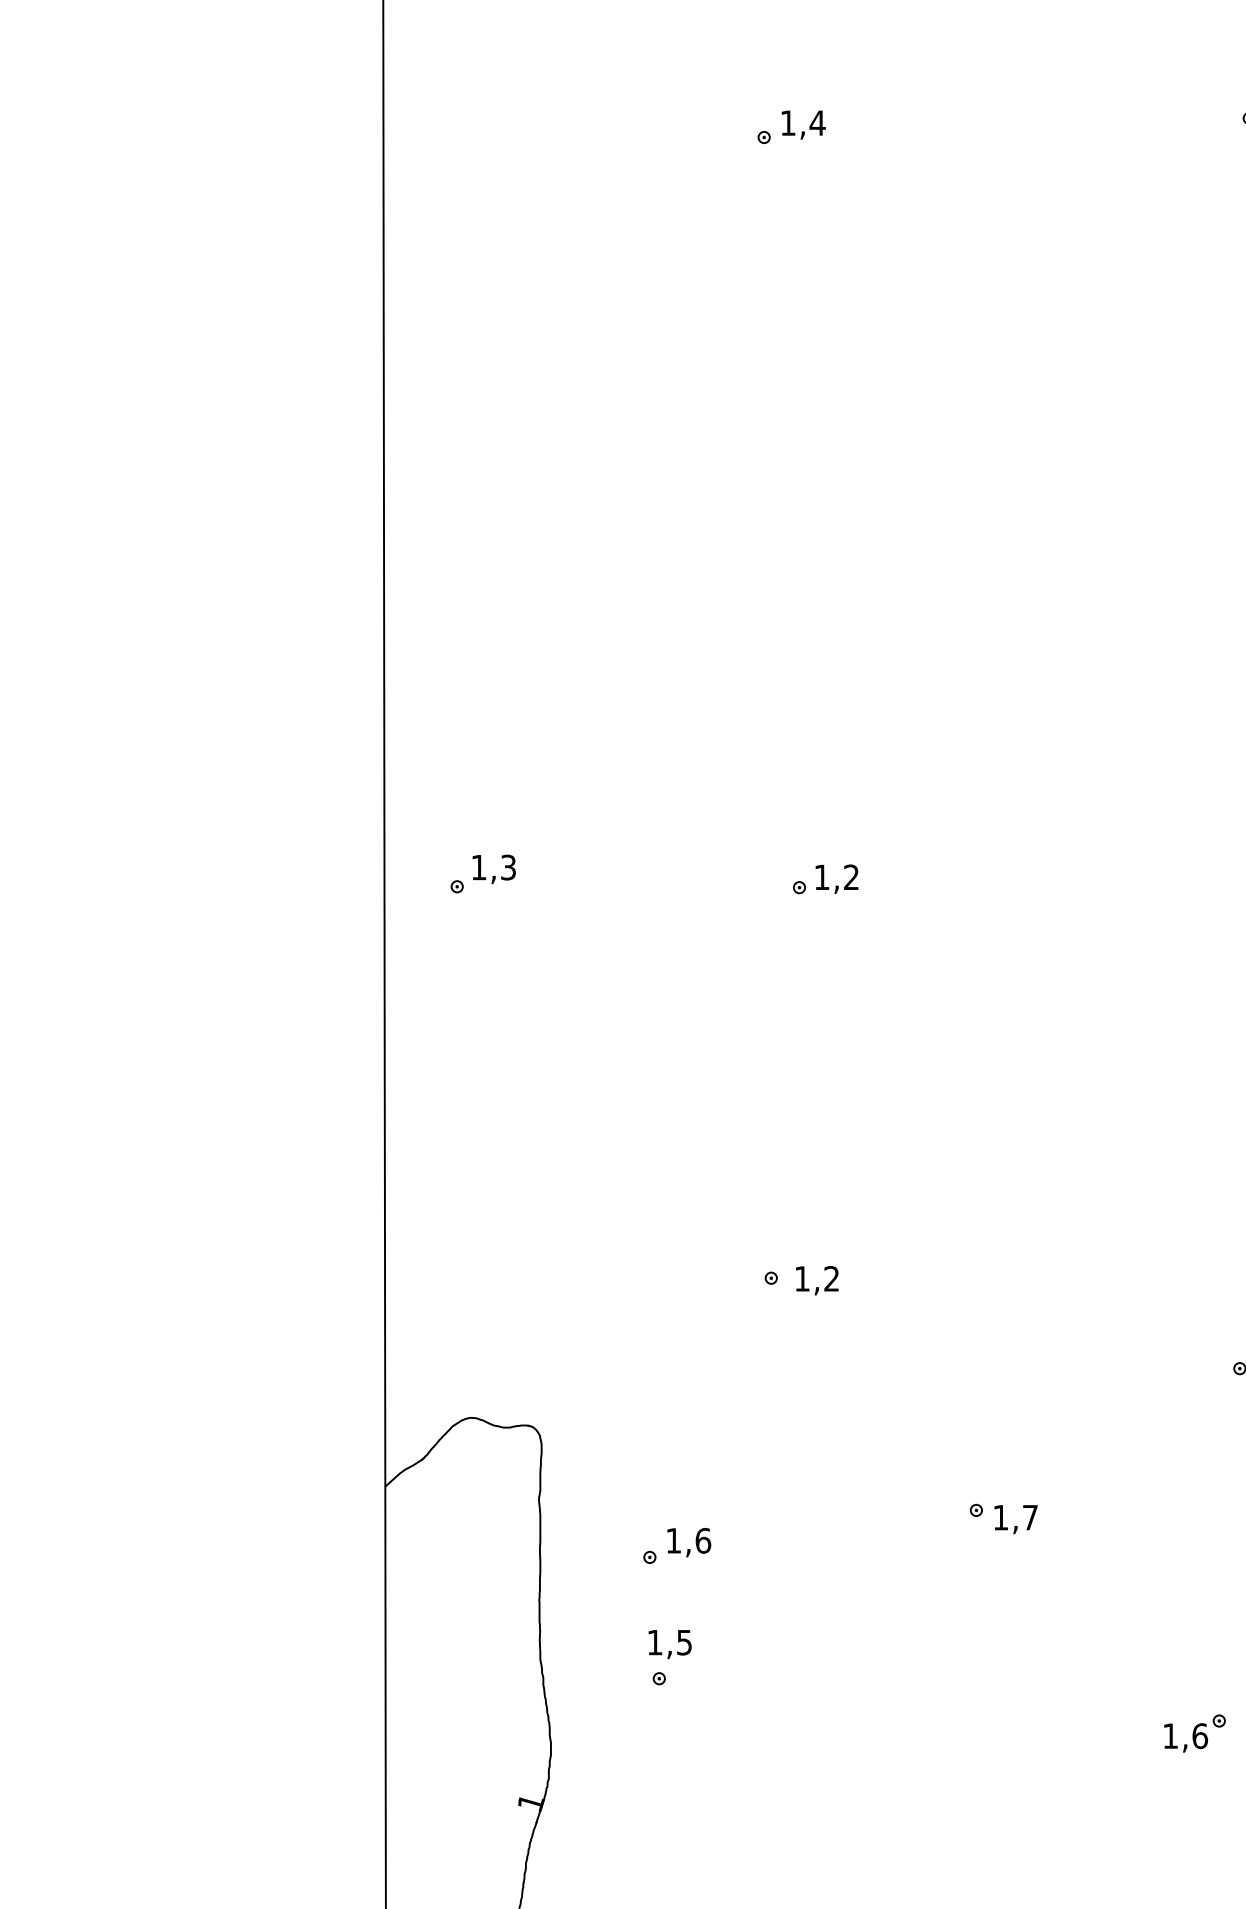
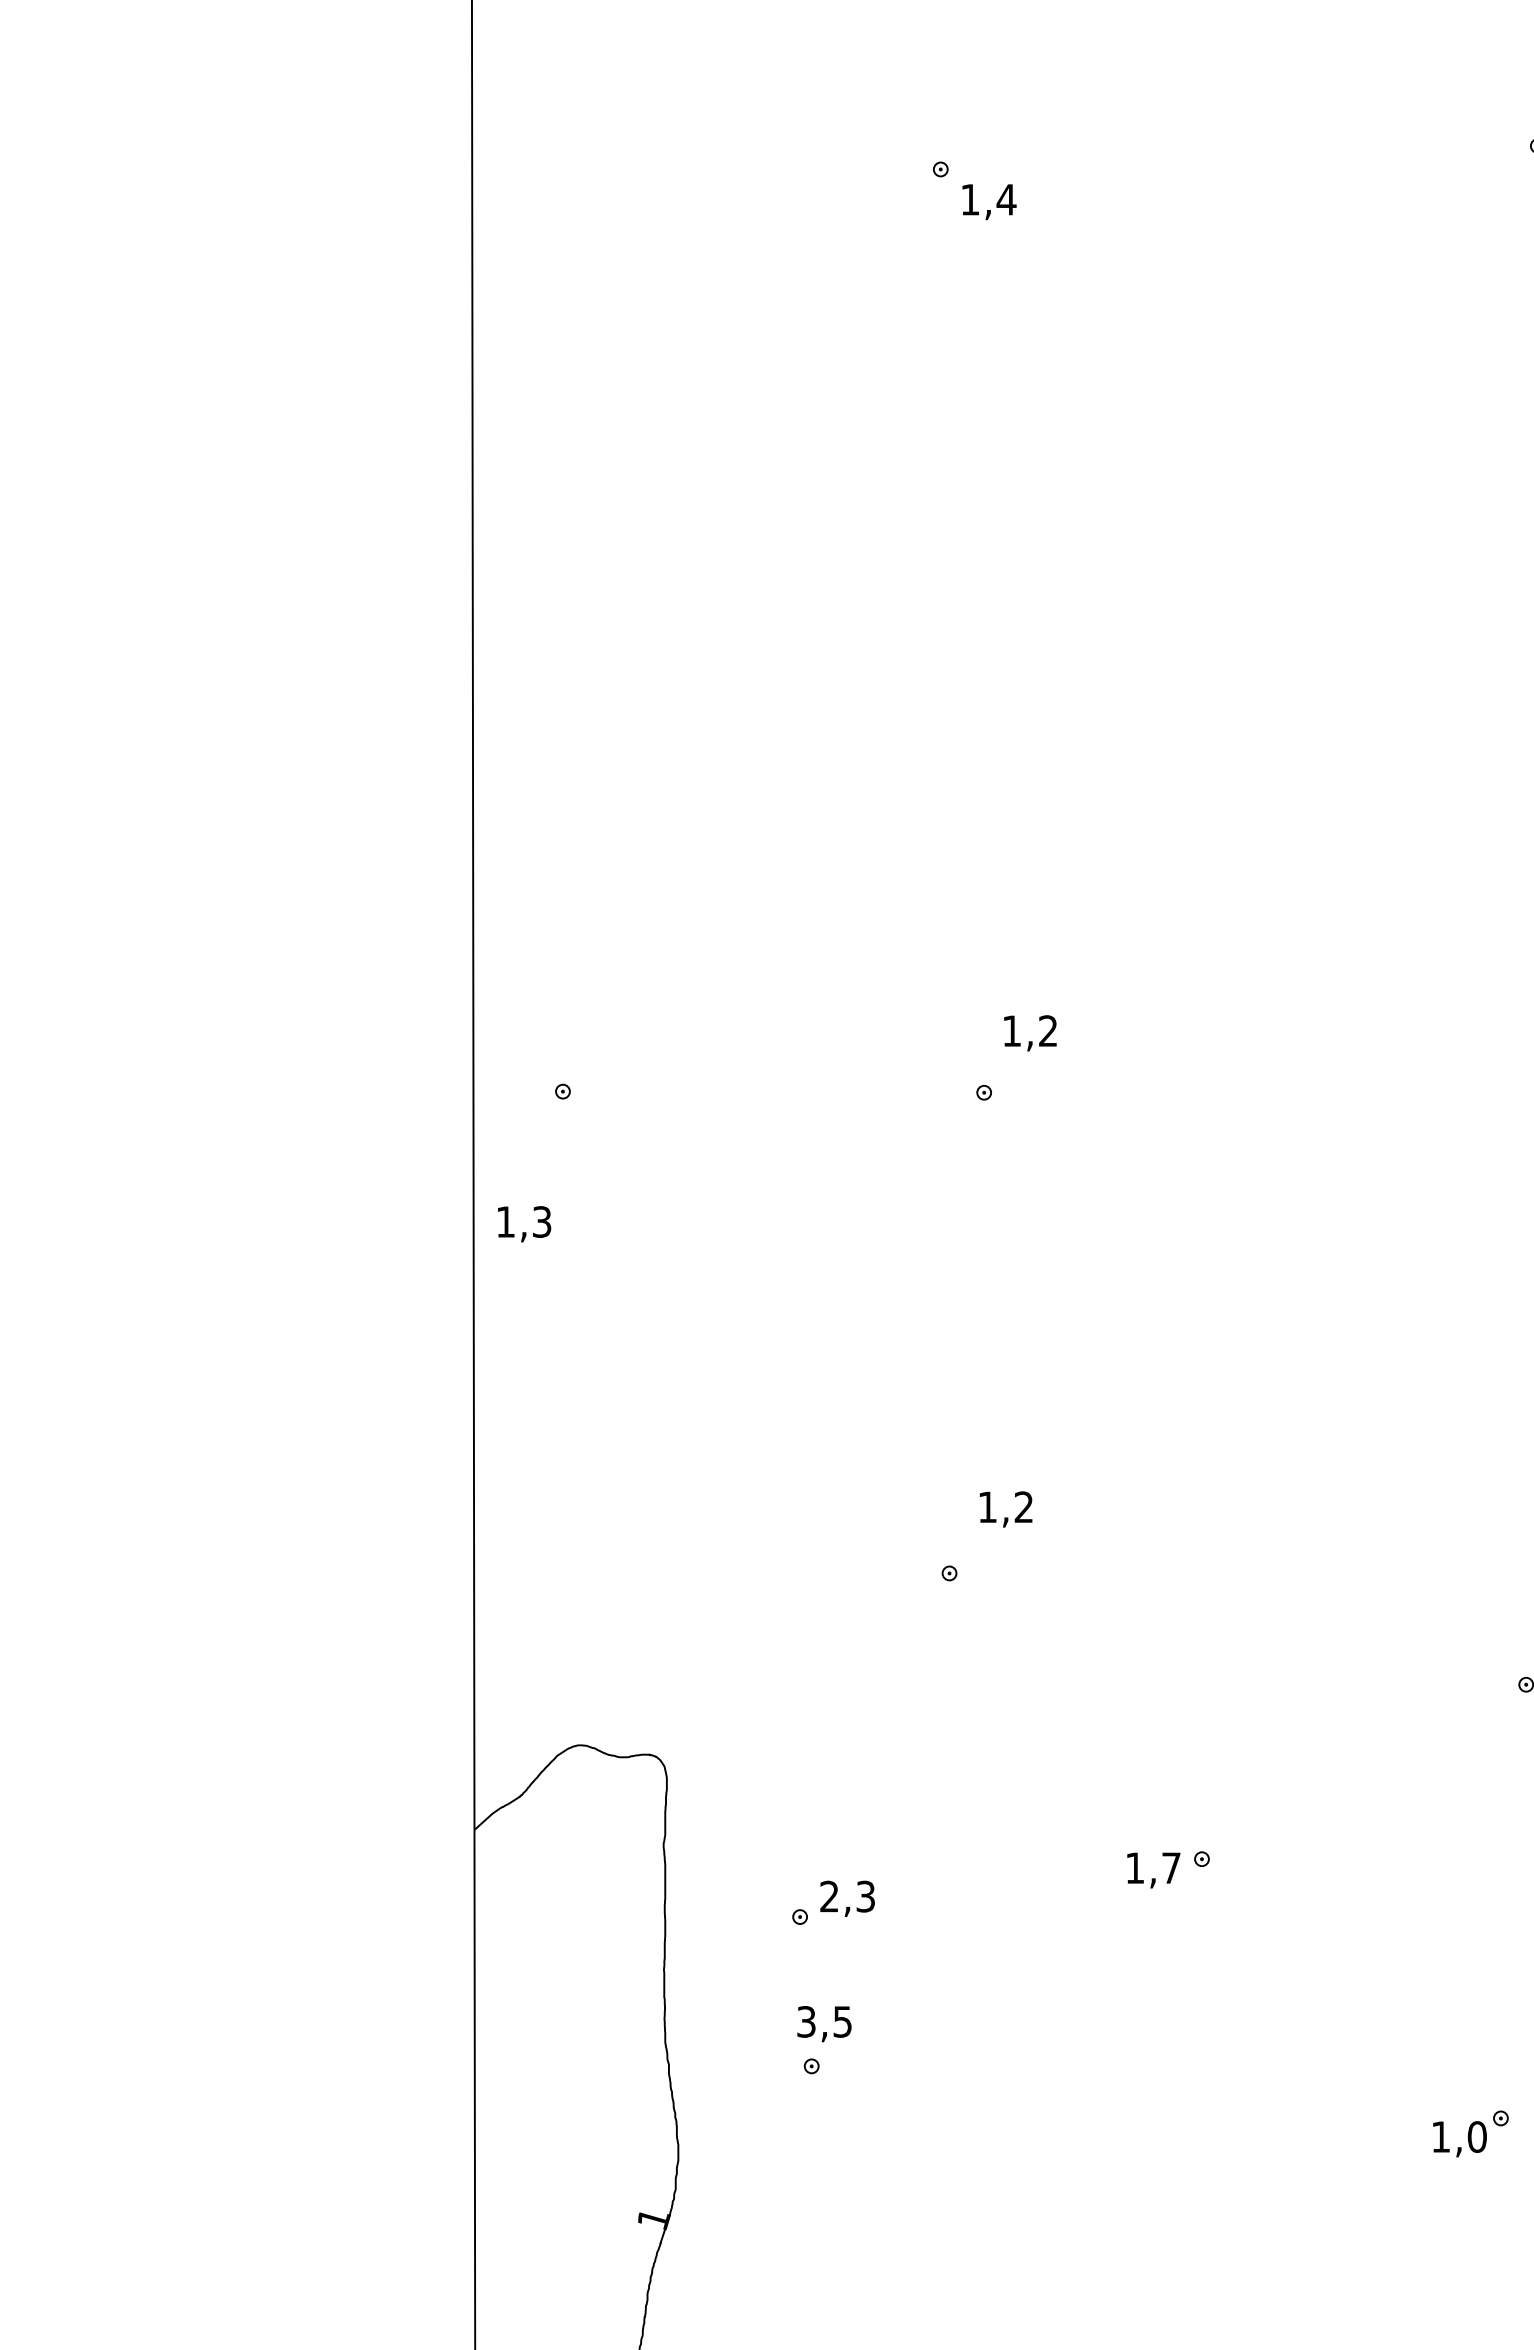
text: (803, 125) -> (989, 202), moved
text: (494, 869) -> (524, 1224), moved
text: (837, 879) -> (1030, 1033), moved
text: (816, 1280) -> (1005, 1509), moved
text: (1015, 1519) -> (1153, 1870), moved
text: (688, 1540) -> (847, 1896), 1,6 -> 2,3
text: (655, 1642) -> (806, 2021), 1,5 -> 3,5
text: (1200, 1735) -> (1477, 2136), 1,6 -> 1,0

